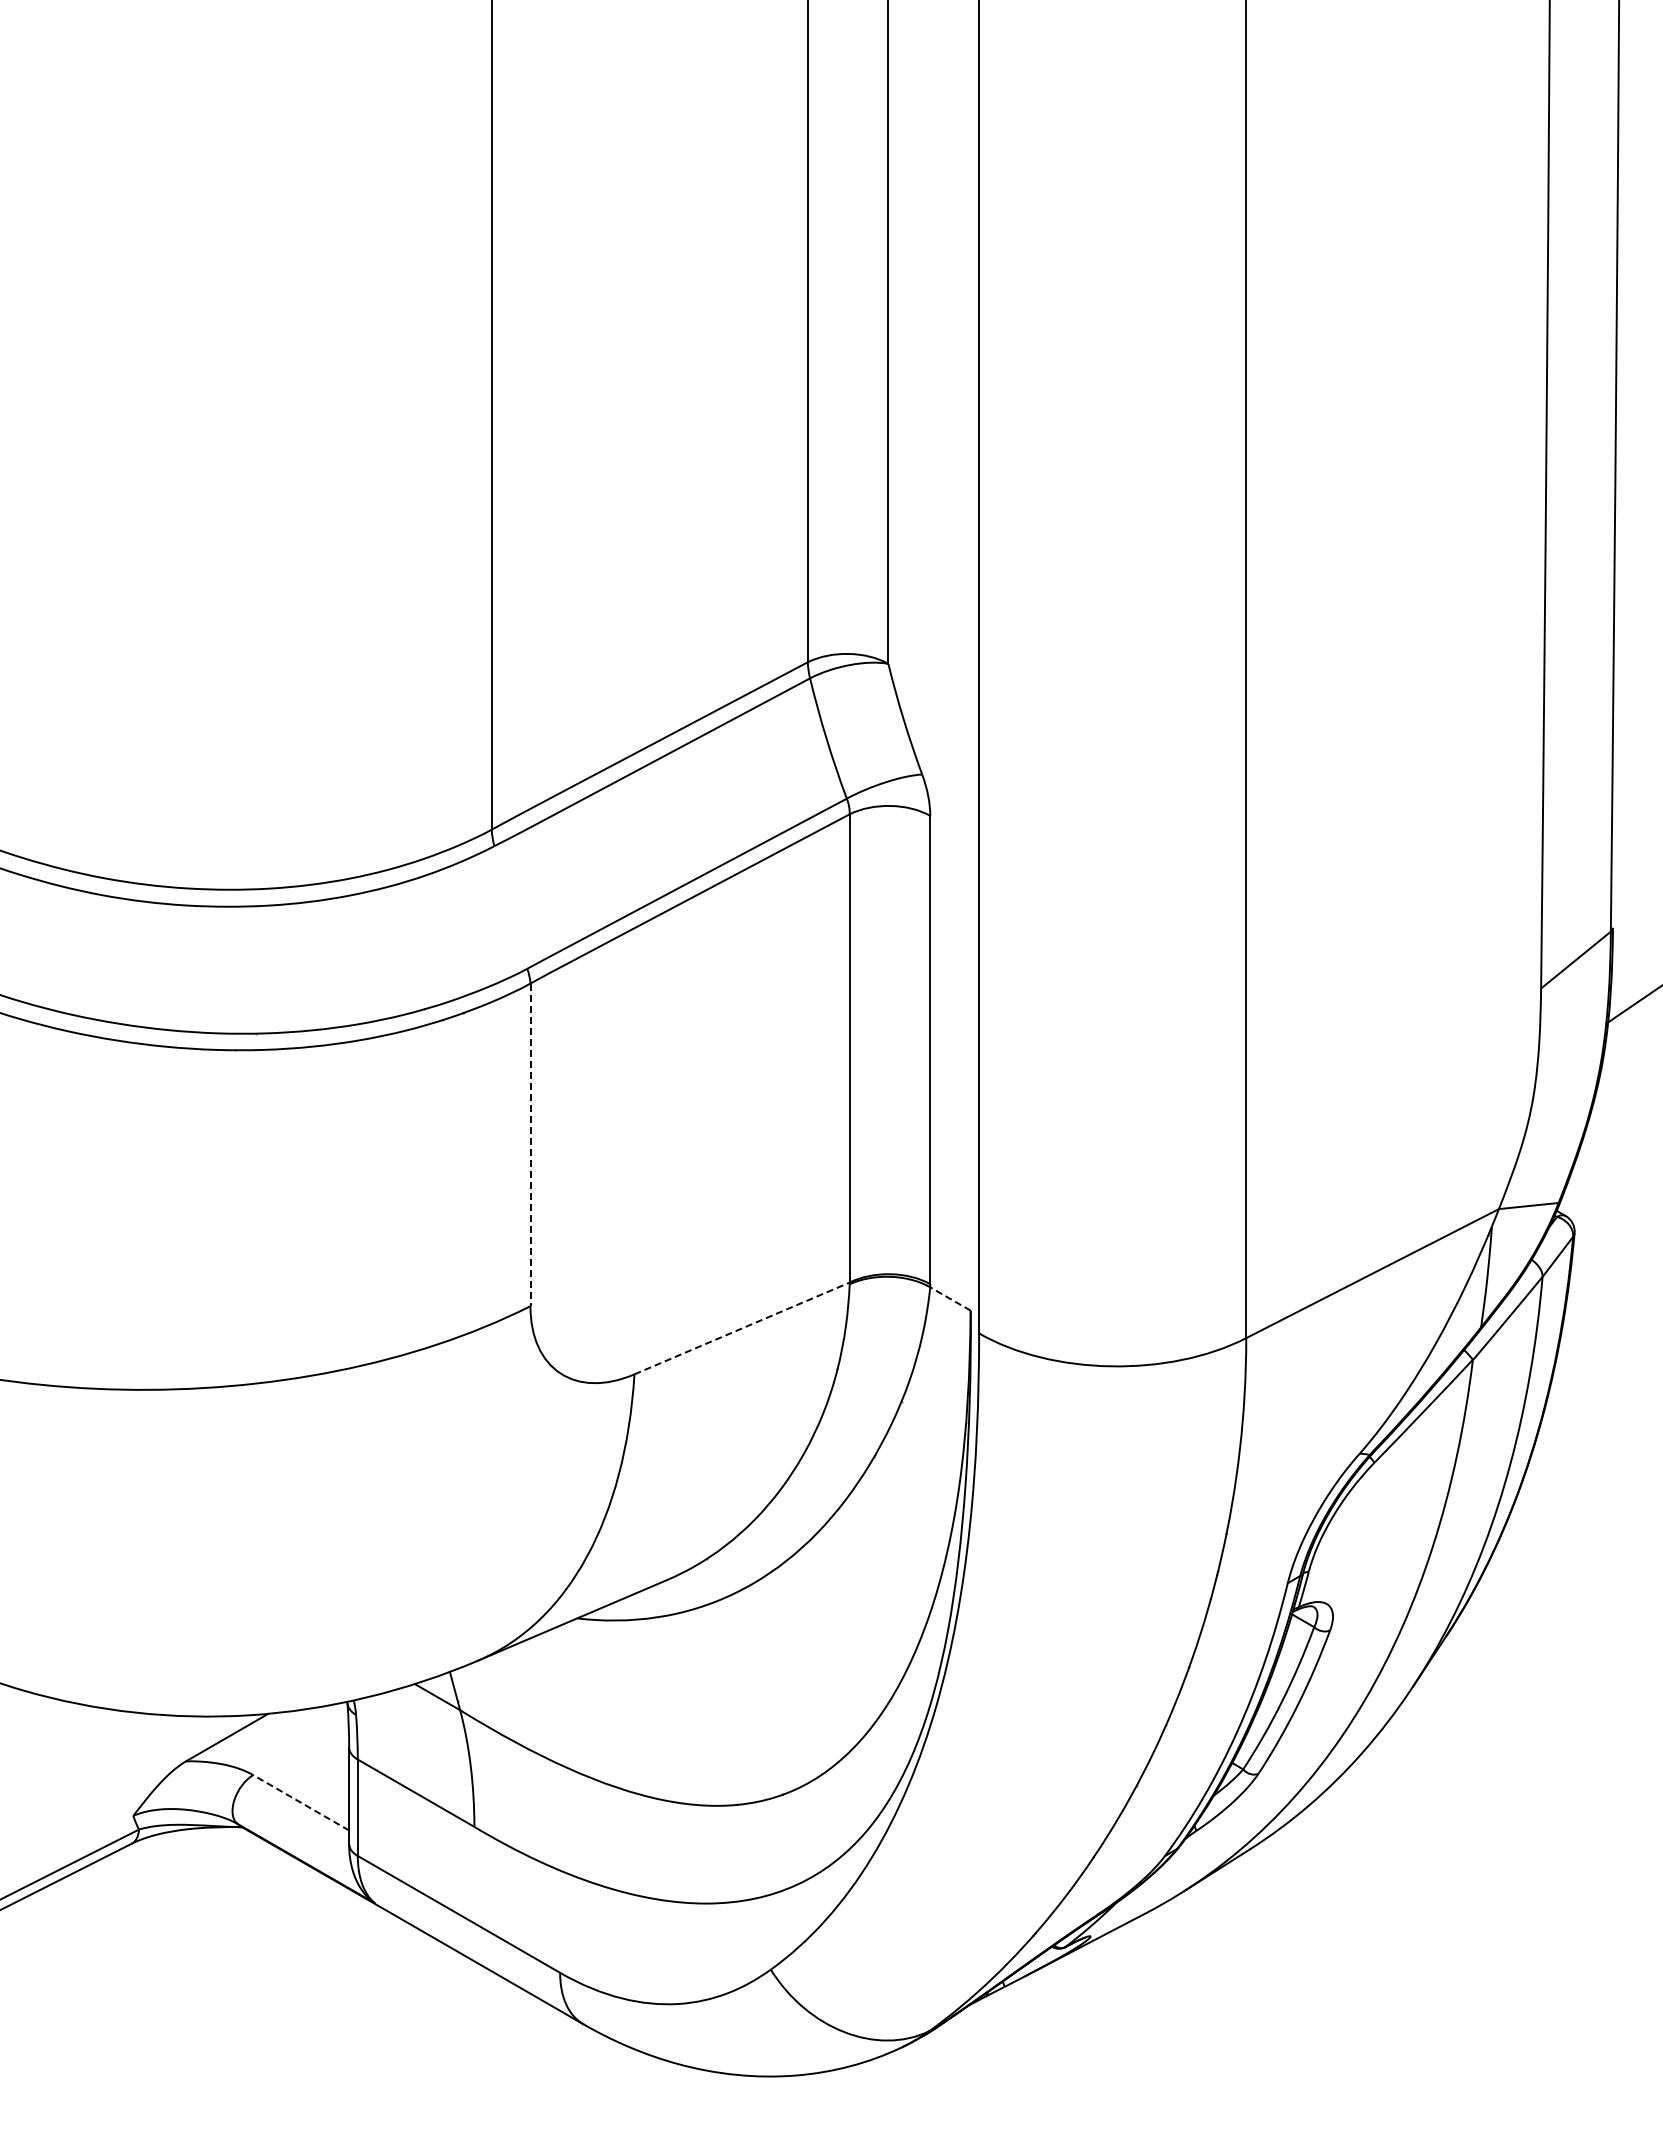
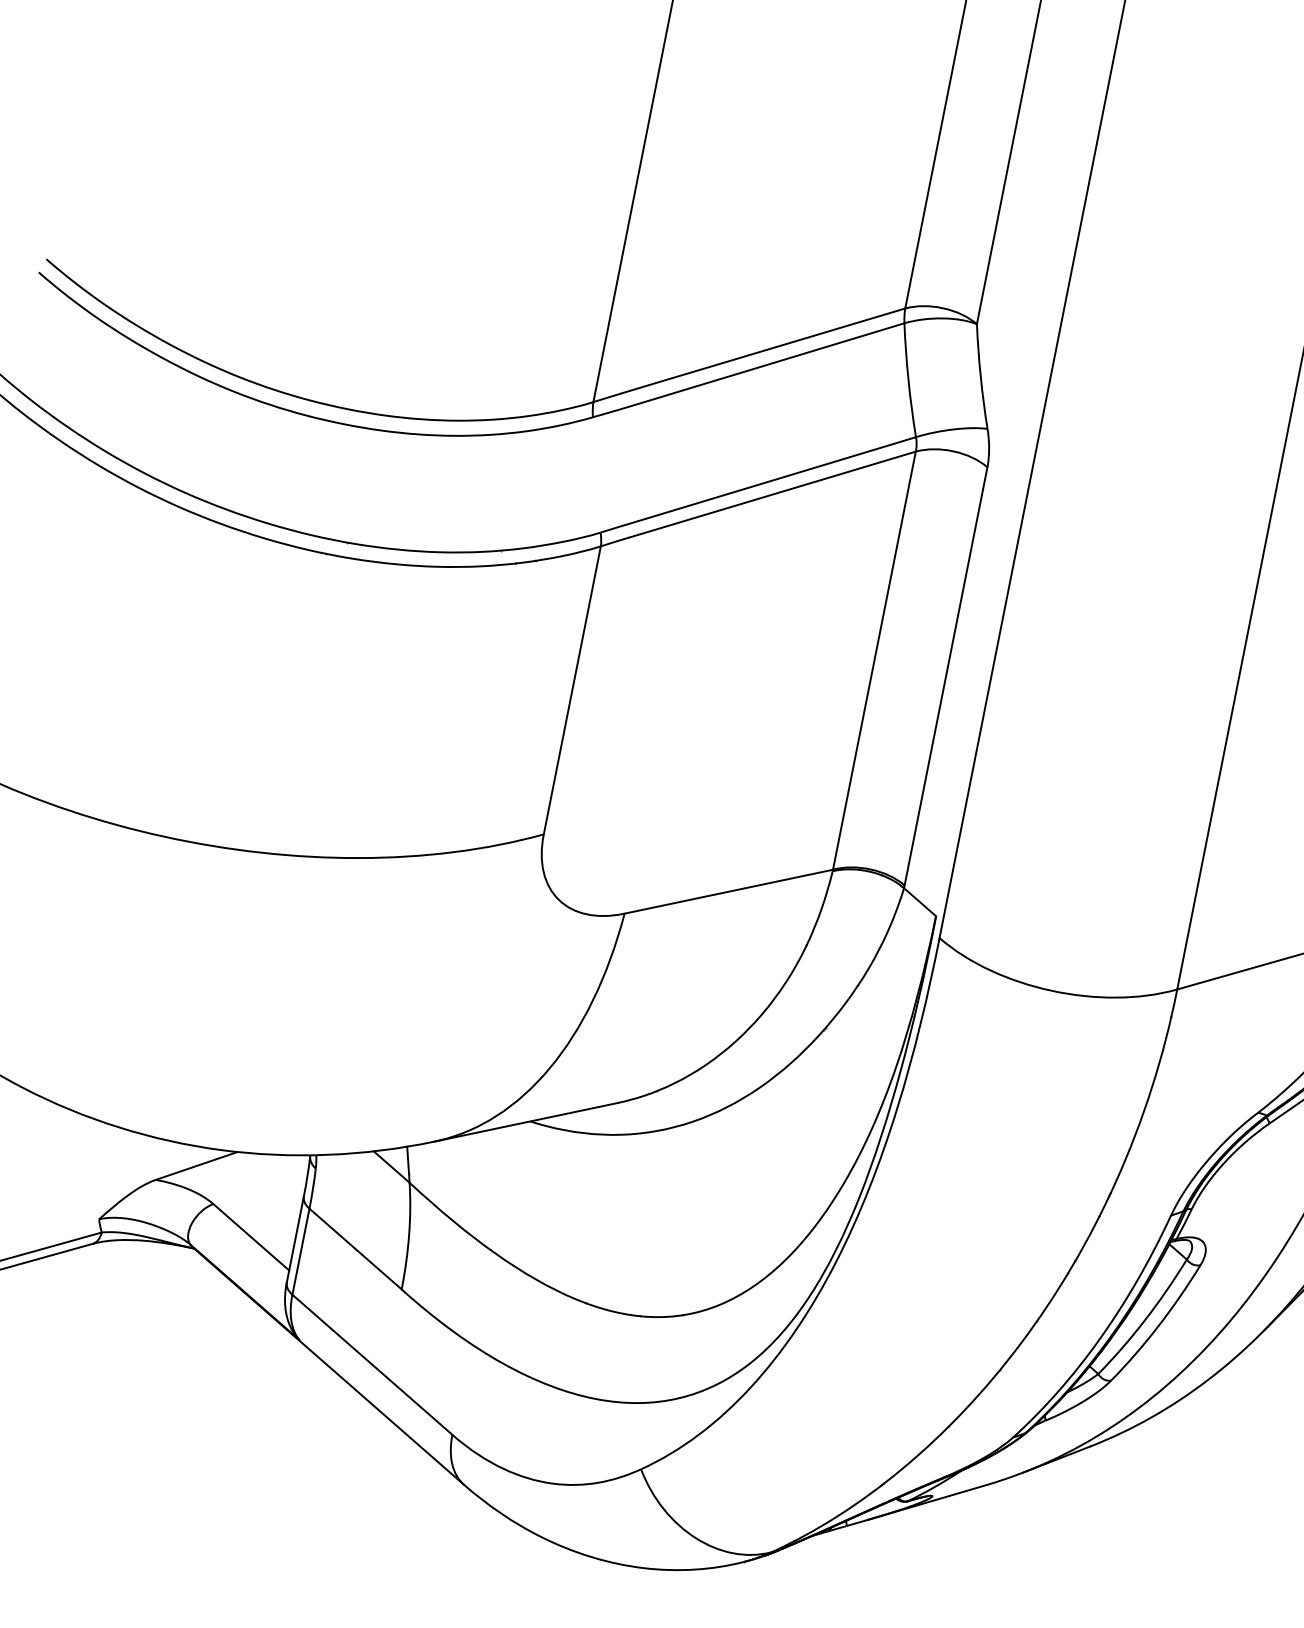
line: (530, 1145) -> (572, 690), dashed -> solid
line: (950, 1298) -> (920, 901), dashed -> solid
line: (742, 1328) -> (729, 891), dashed -> solid
line: (300, 1802) -> (250, 1236), dashed -> solid

